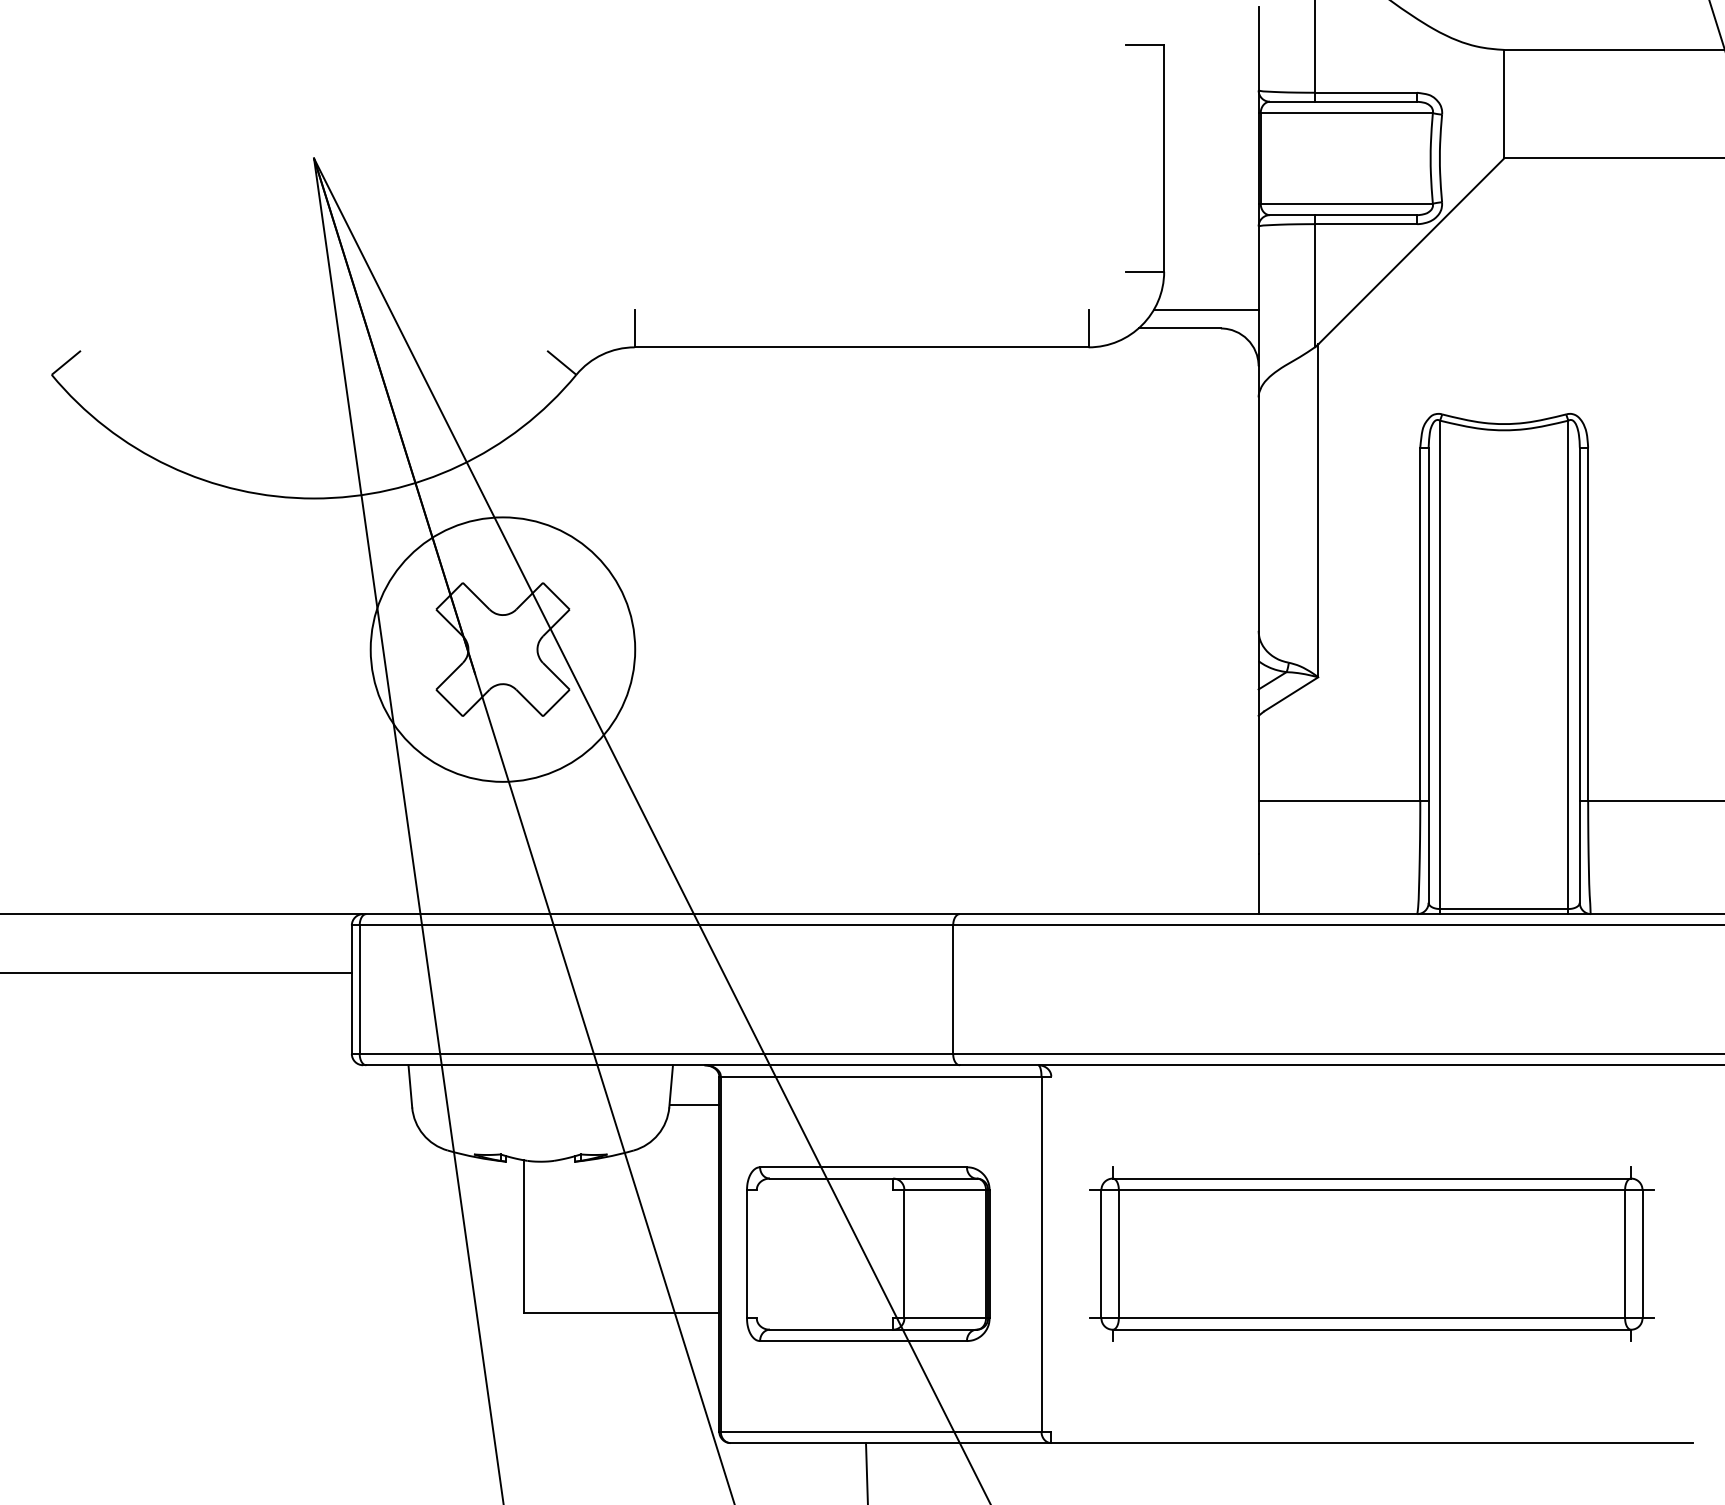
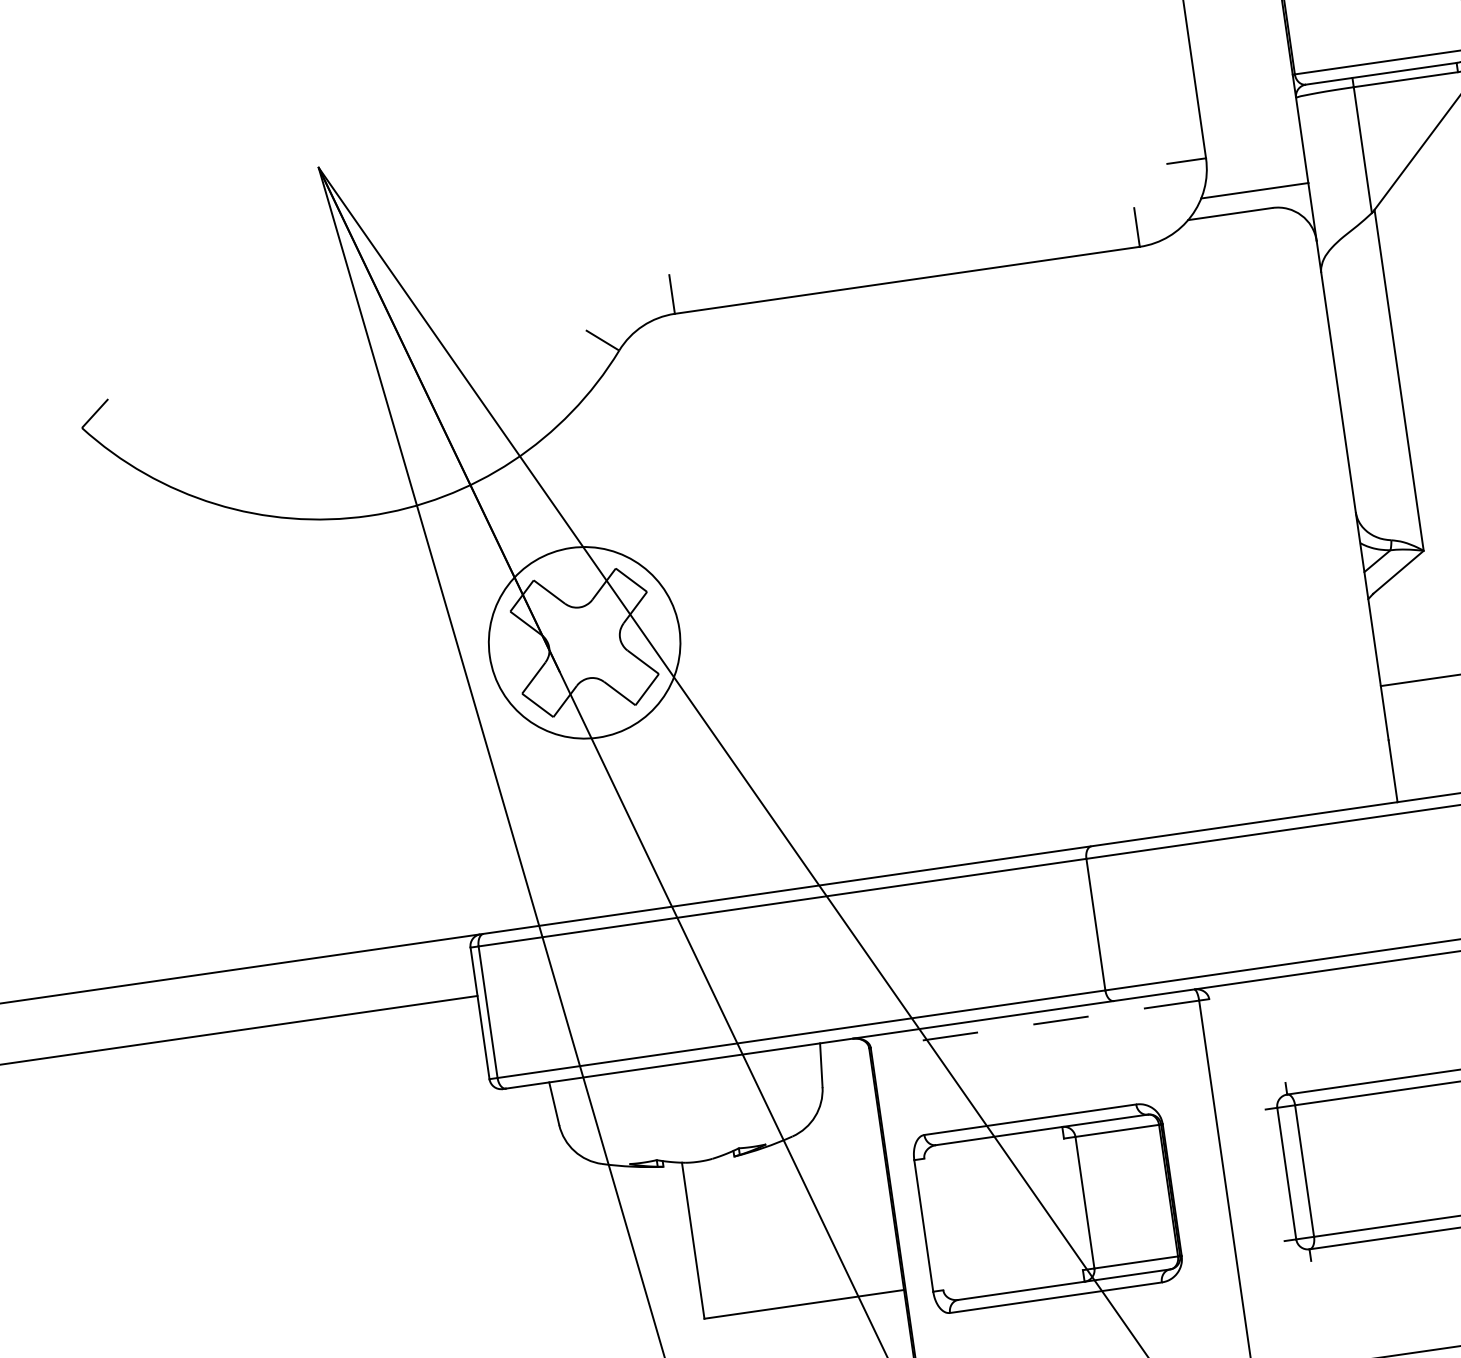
circle: (502, 649) -> (584, 642), size x0.7
line: (880, 1076) -> (1034, 1024), solid -> dashed
line: (694, 1104) -> (847, 1080), removed

